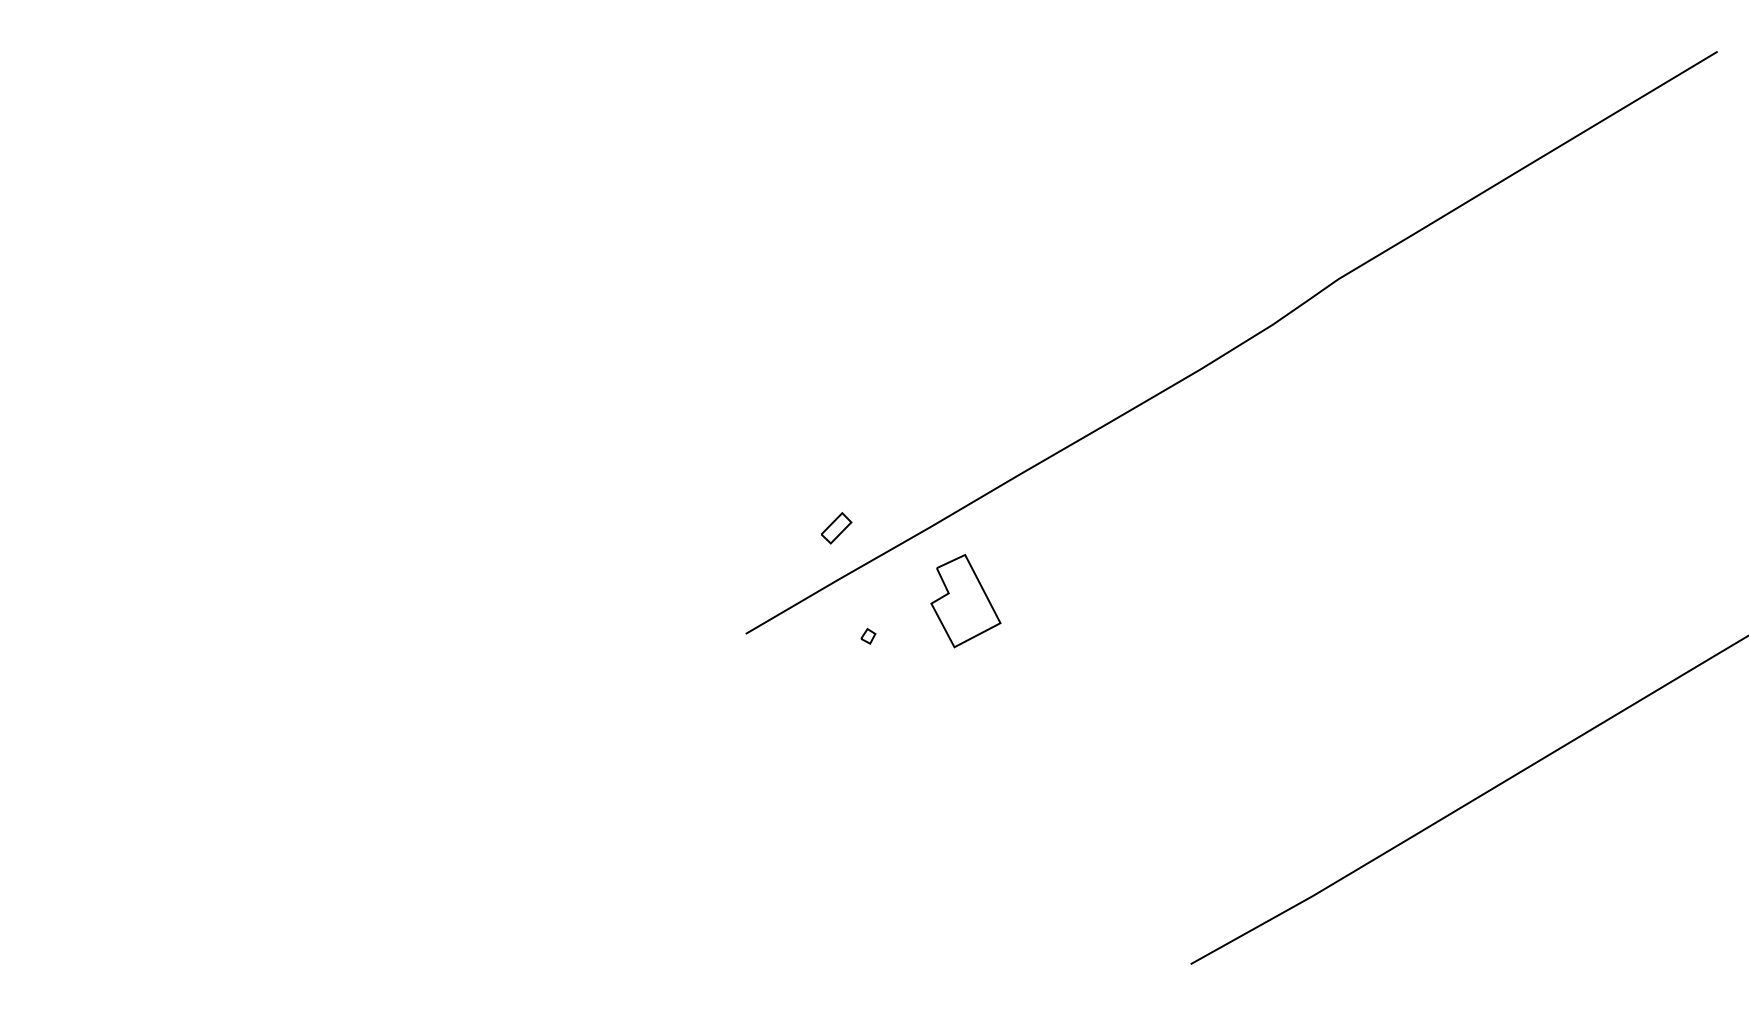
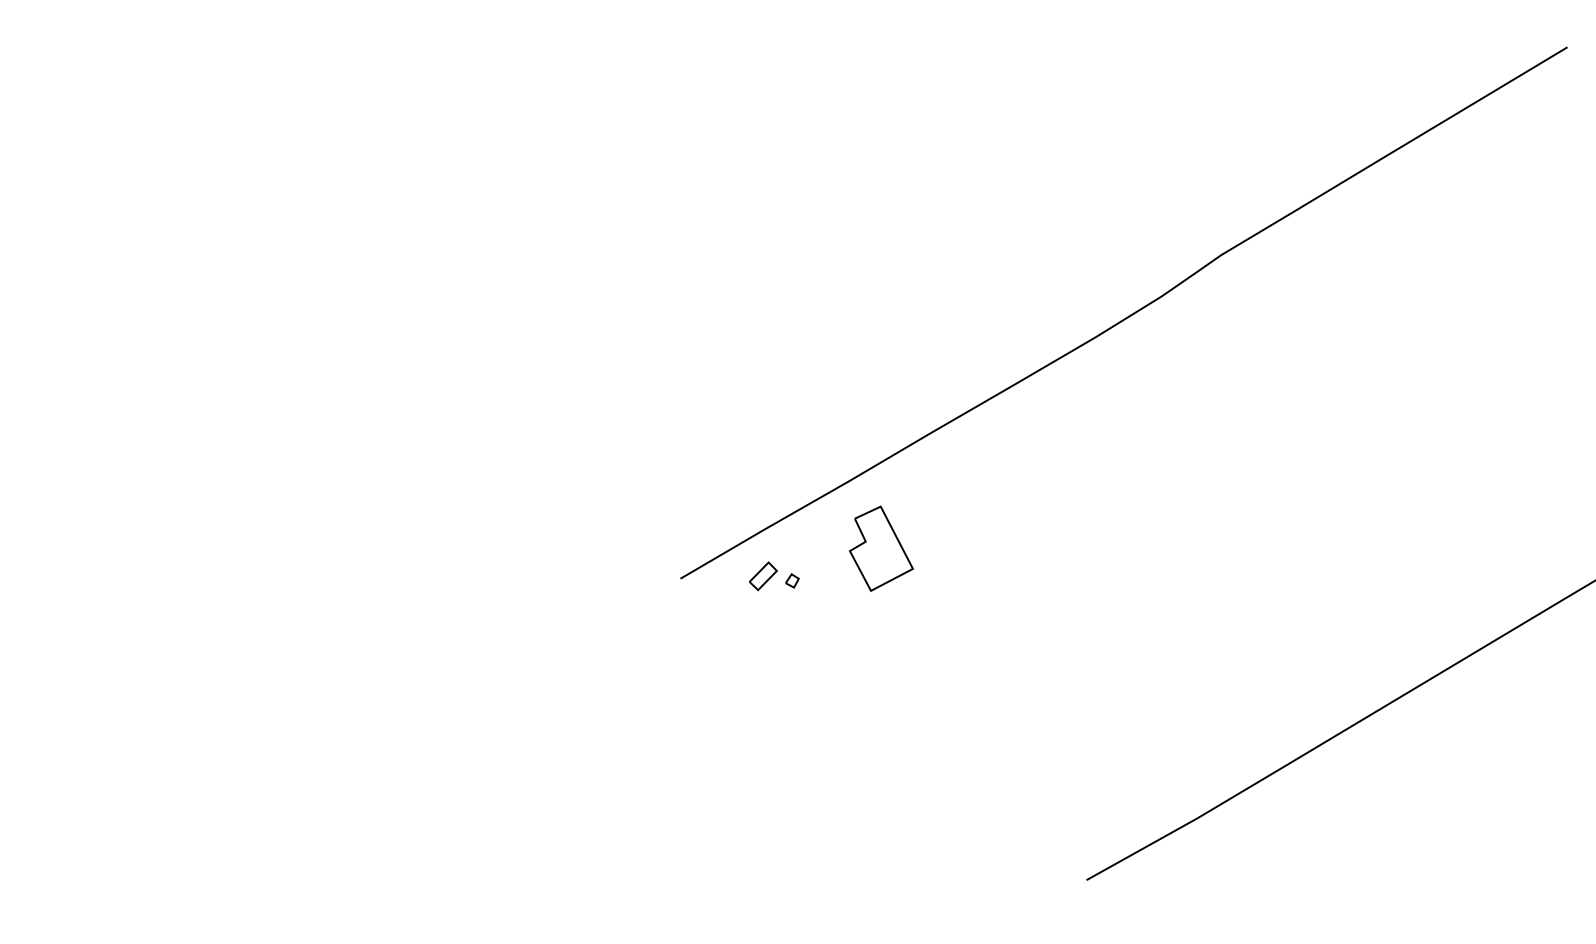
part: (836, 528) -> (763, 576), moved

